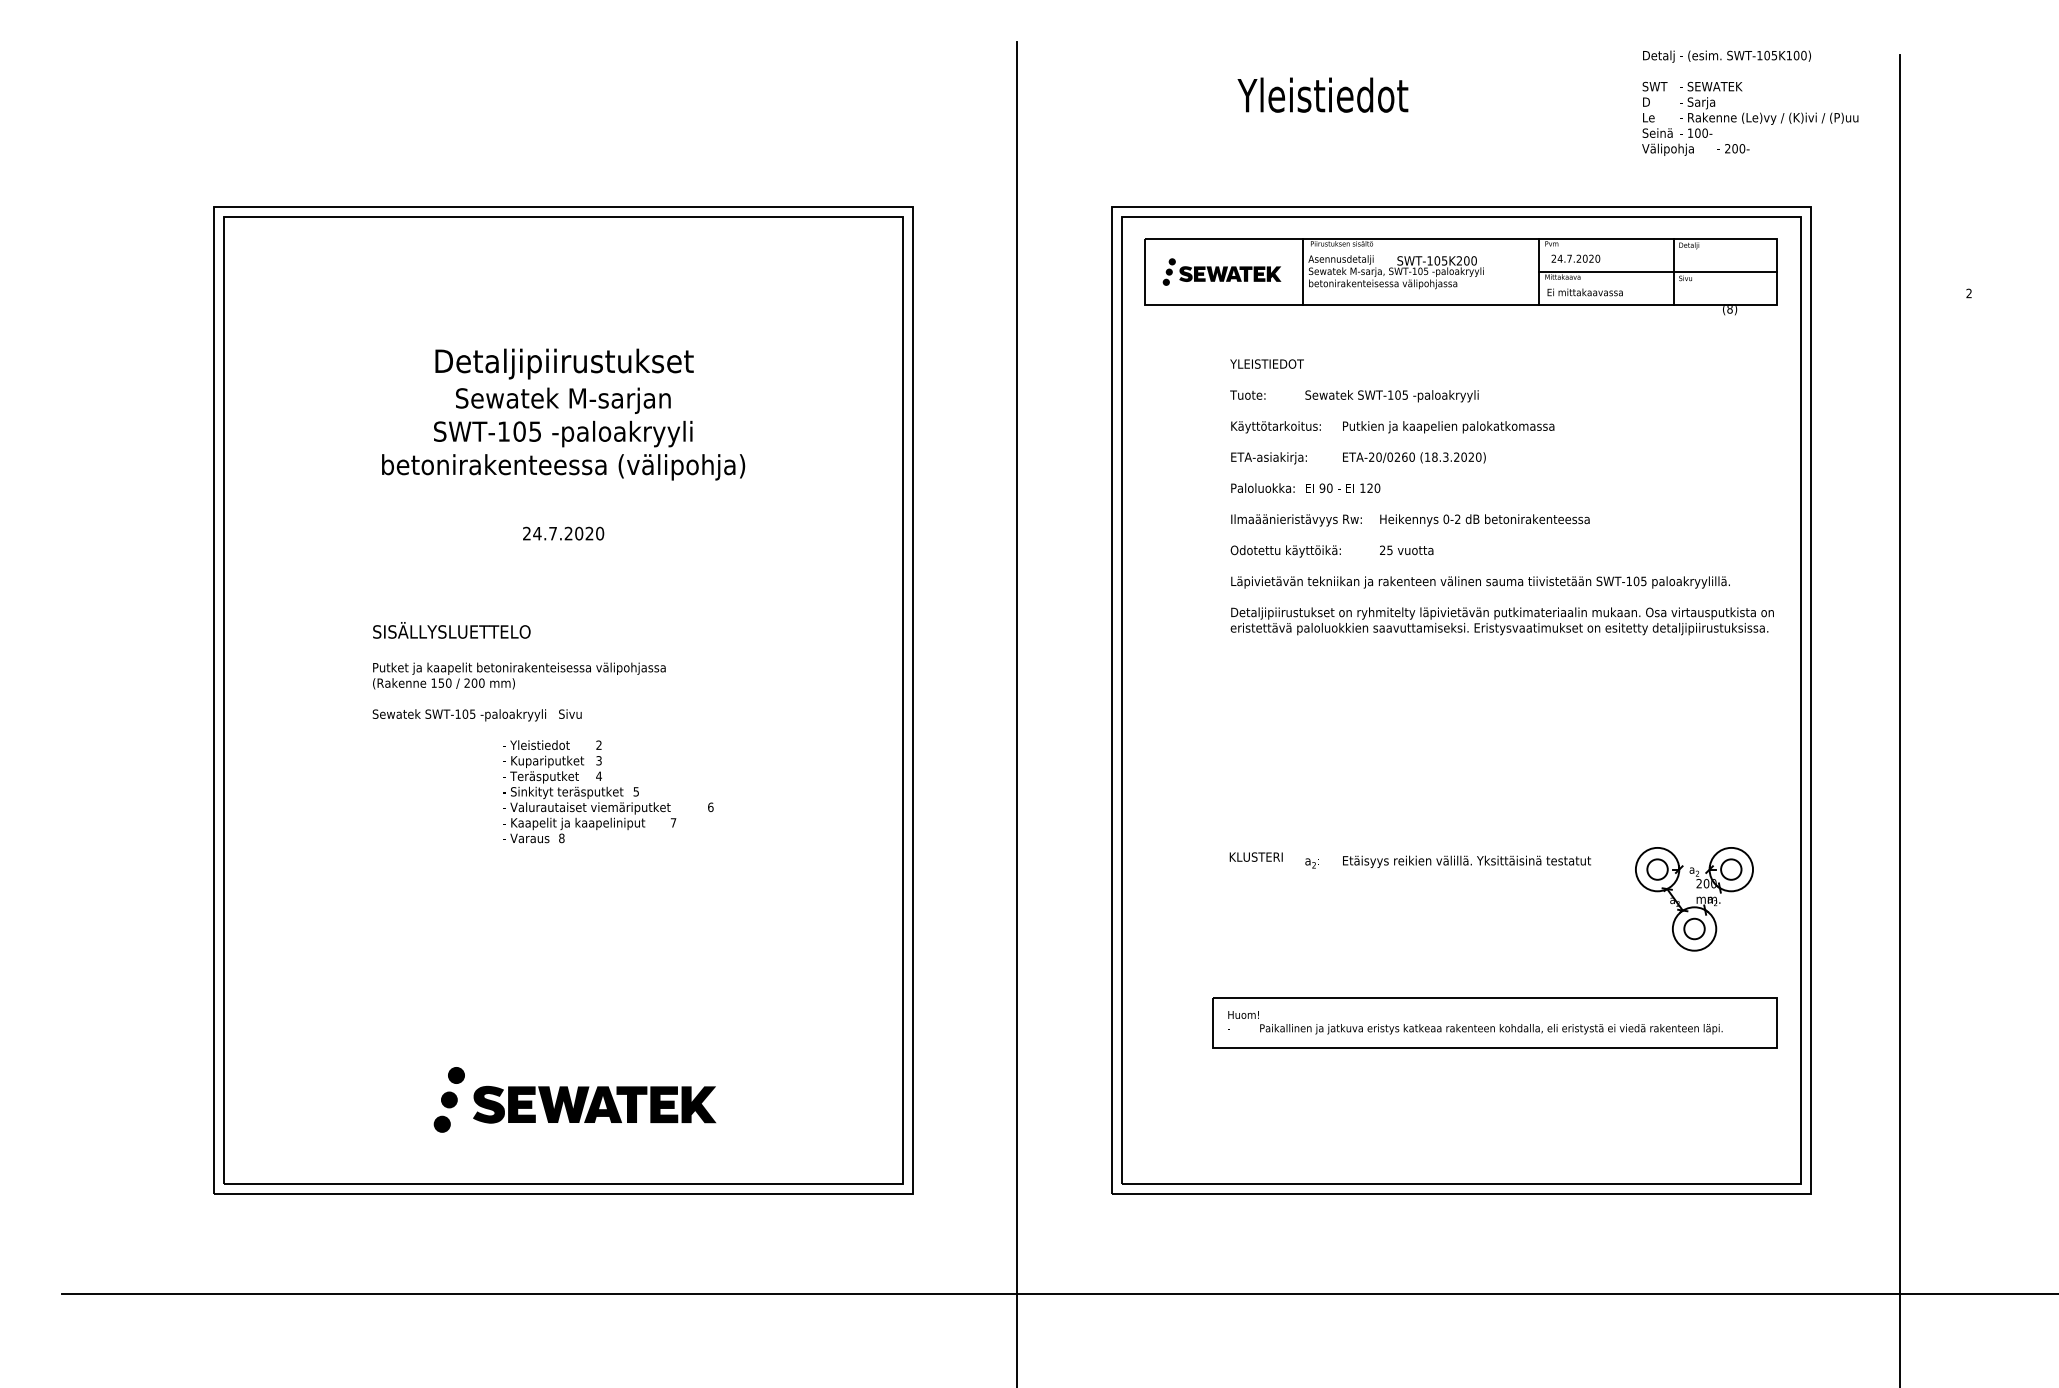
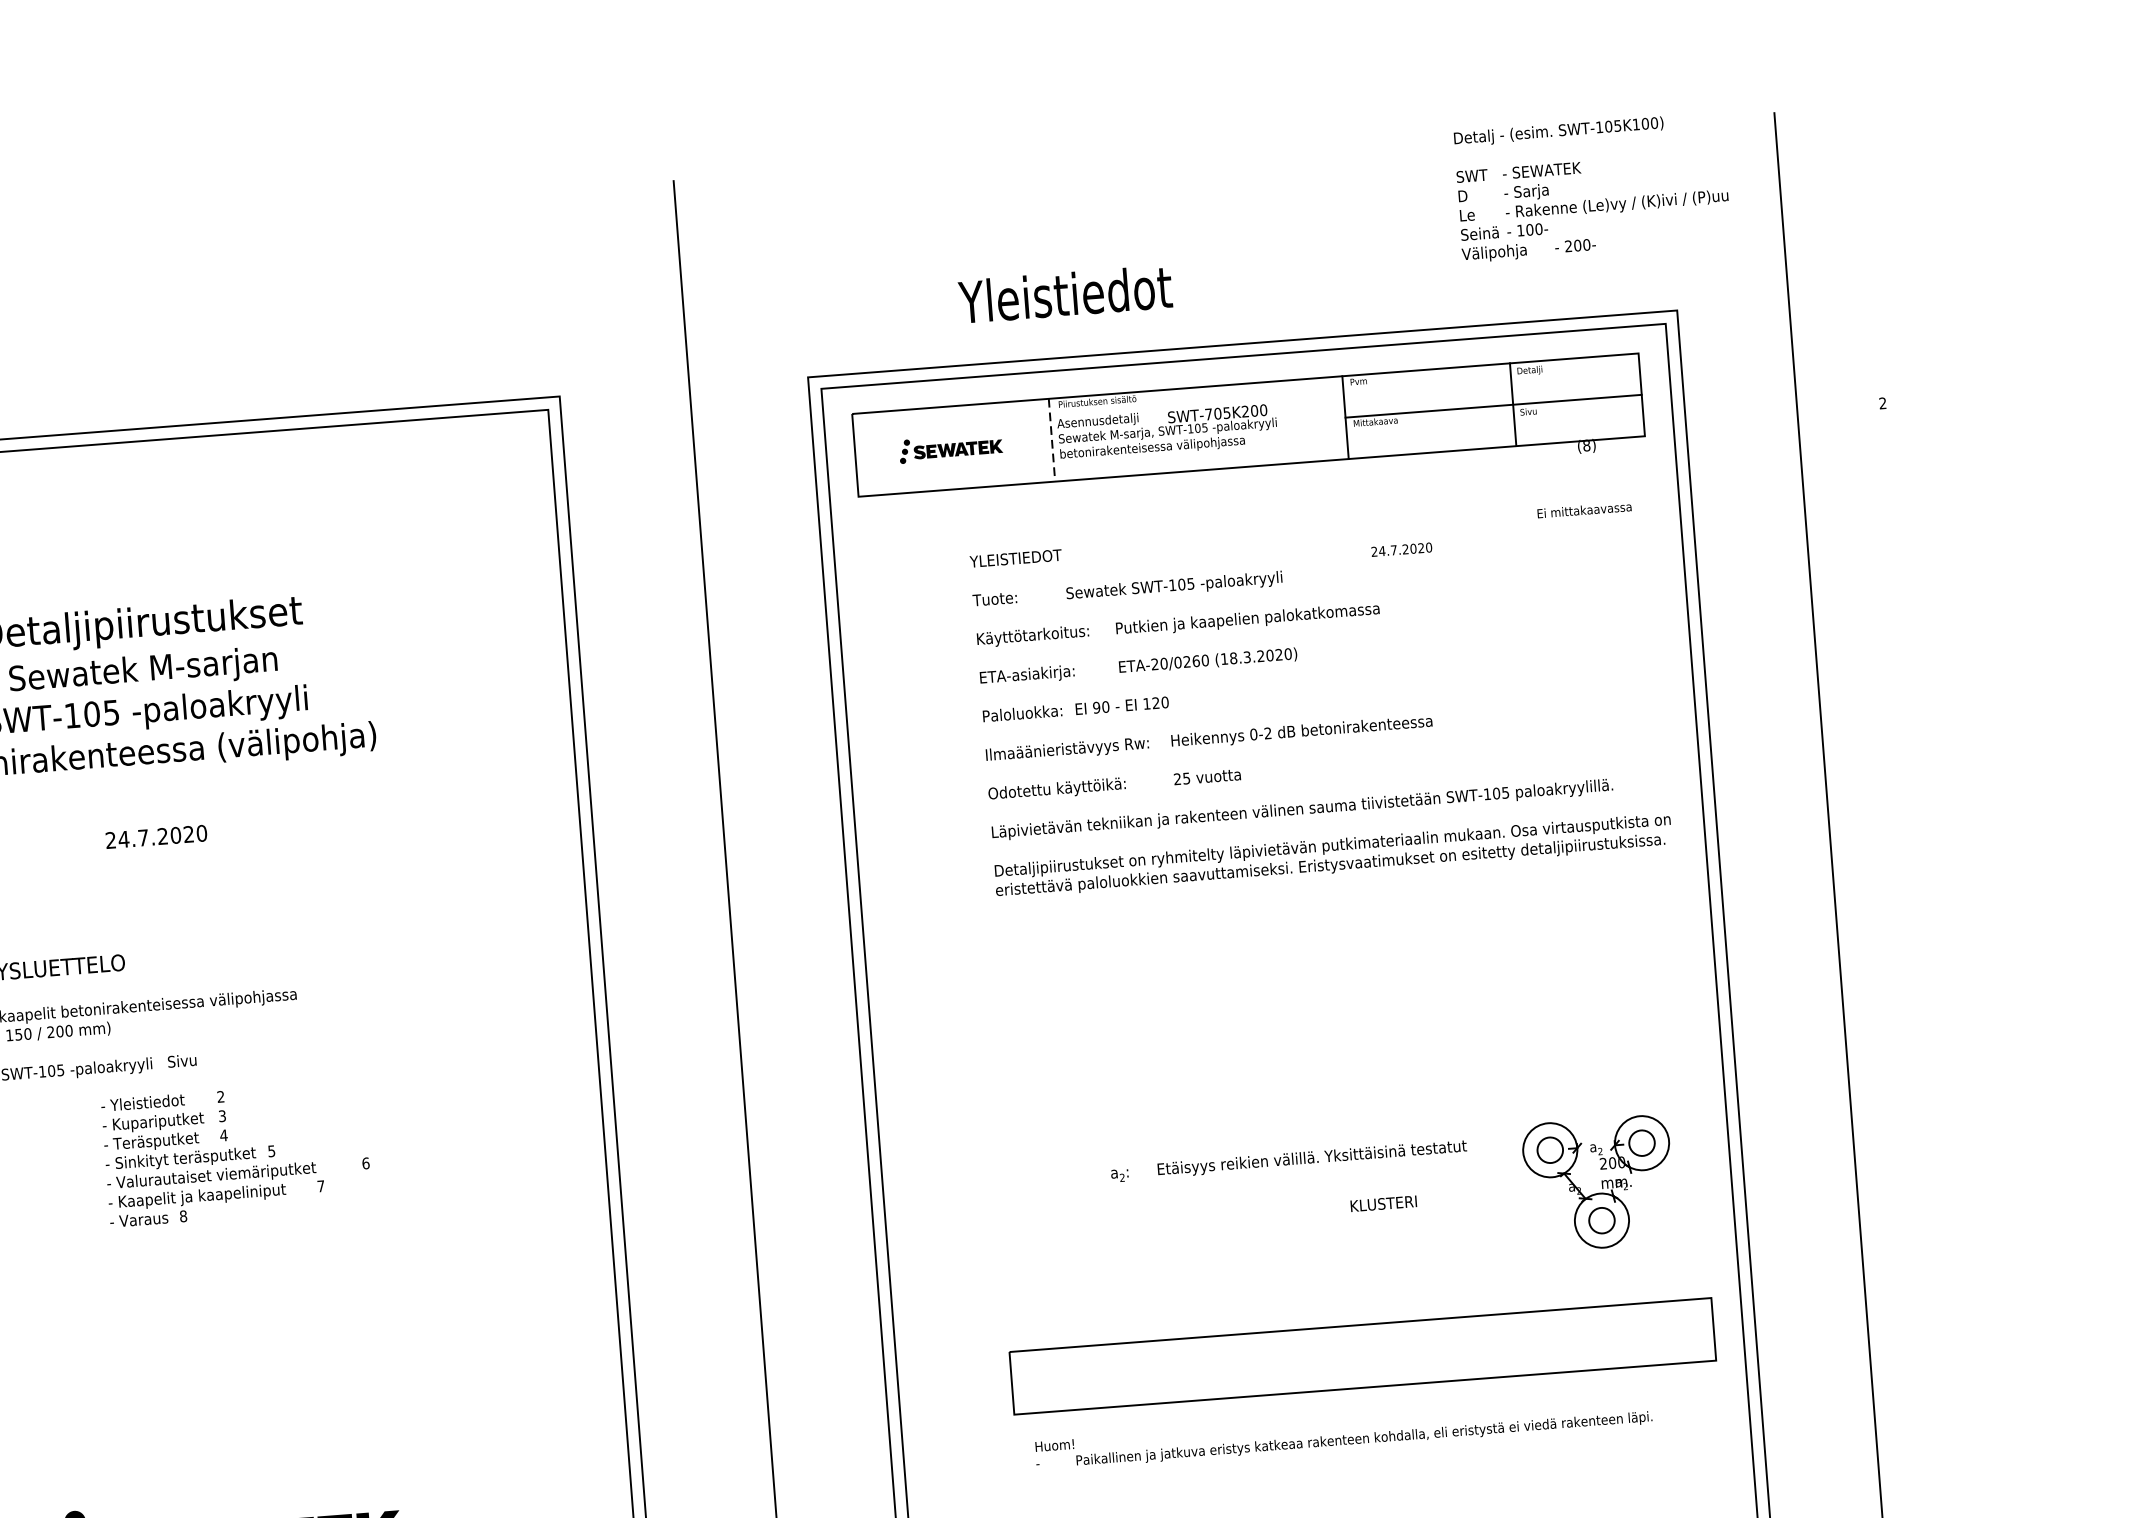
text: (1322, 94) -> (1064, 293), moved
text: (1575, 258) -> (1401, 549), moved
text: (1429, 260) -> (1208, 414), SWT-105K200 -> SWT-705K200
part: (1221, 271) -> (950, 447), size x0.7
line: (1303, 272) -> (1052, 441), solid -> dashed
text: (1584, 292) -> (1583, 510), moved
text: (1255, 856) -> (1382, 1203), moved
text: (1475, 1022) -> (1344, 1432), moved

